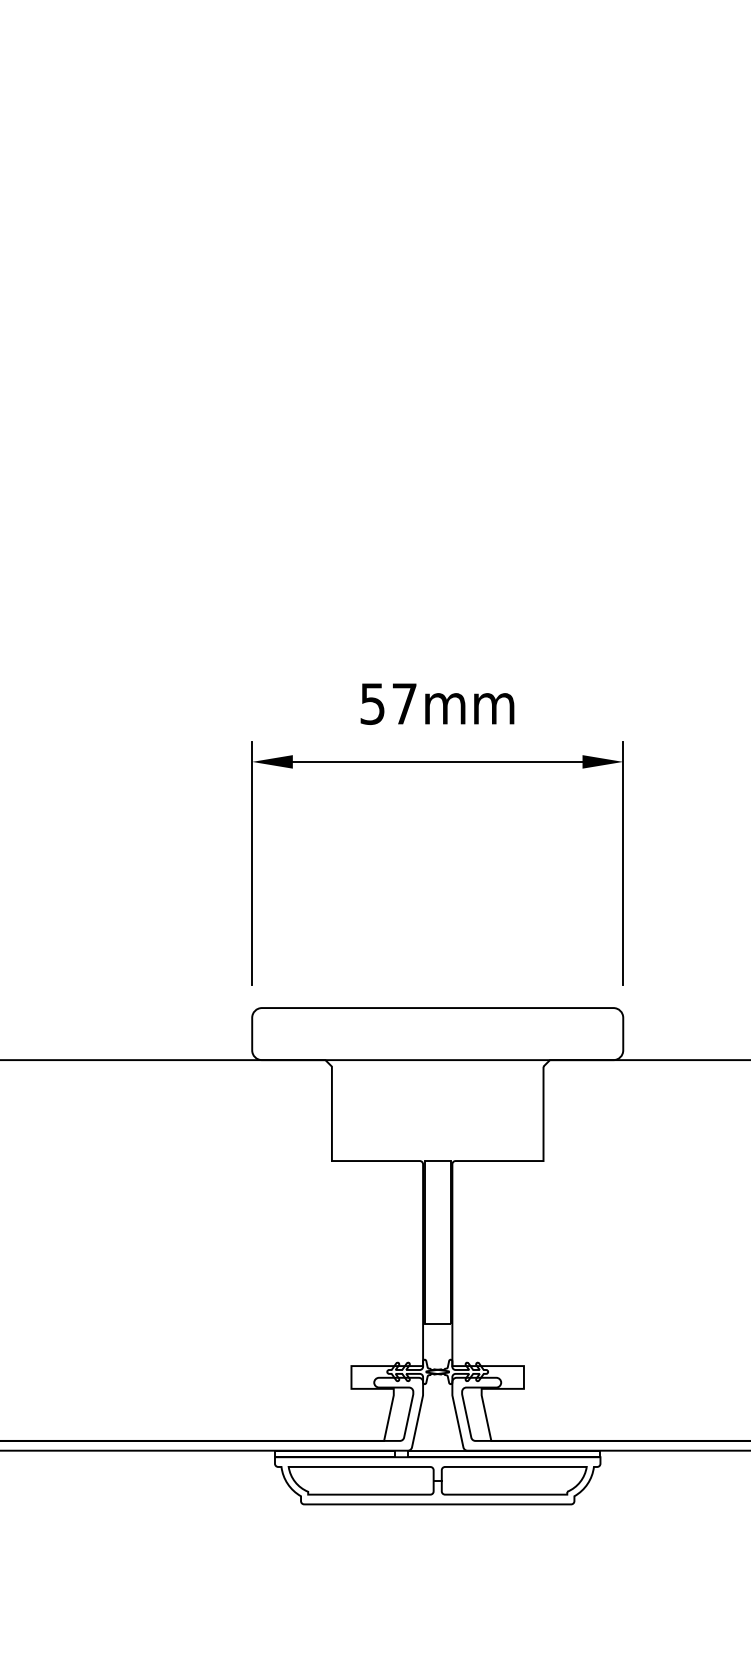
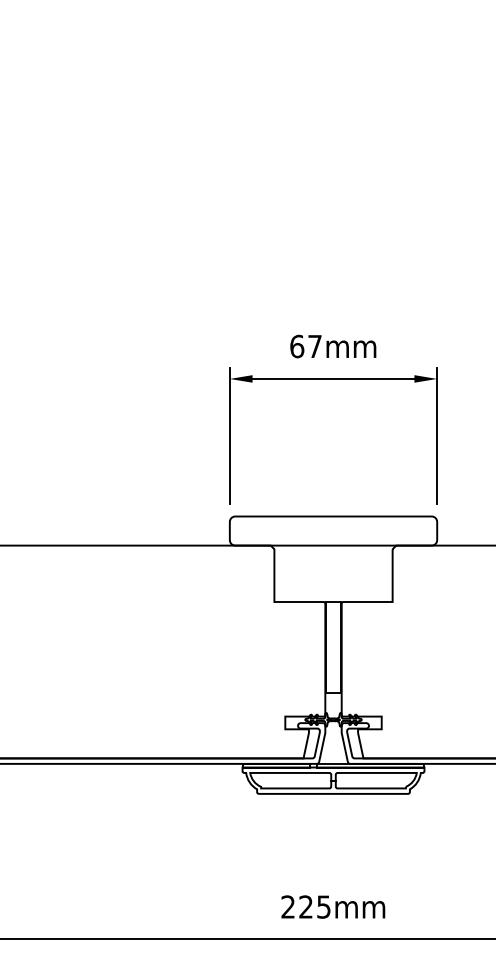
text: (373, 703) -> (297, 346), 57mm -> 67mm

